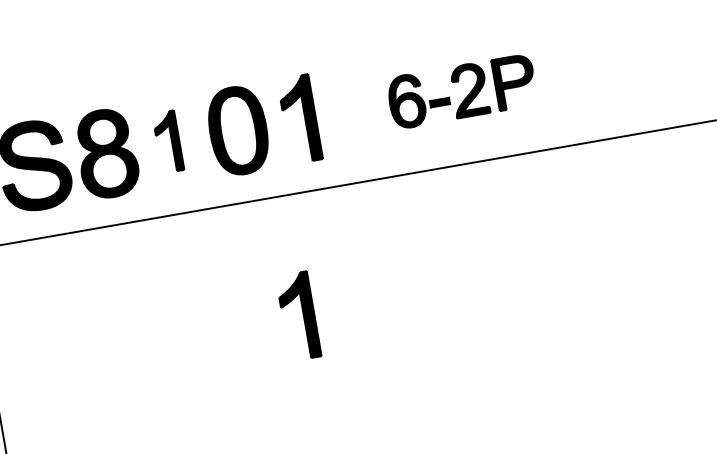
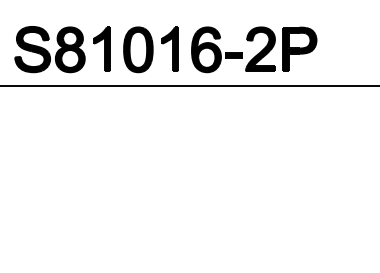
part: (462, 91) -> (254, 49), size x1.67
part: (166, 140) -> (101, 48), size x1.43
part: (296, 314) -> (151, 147), removed

